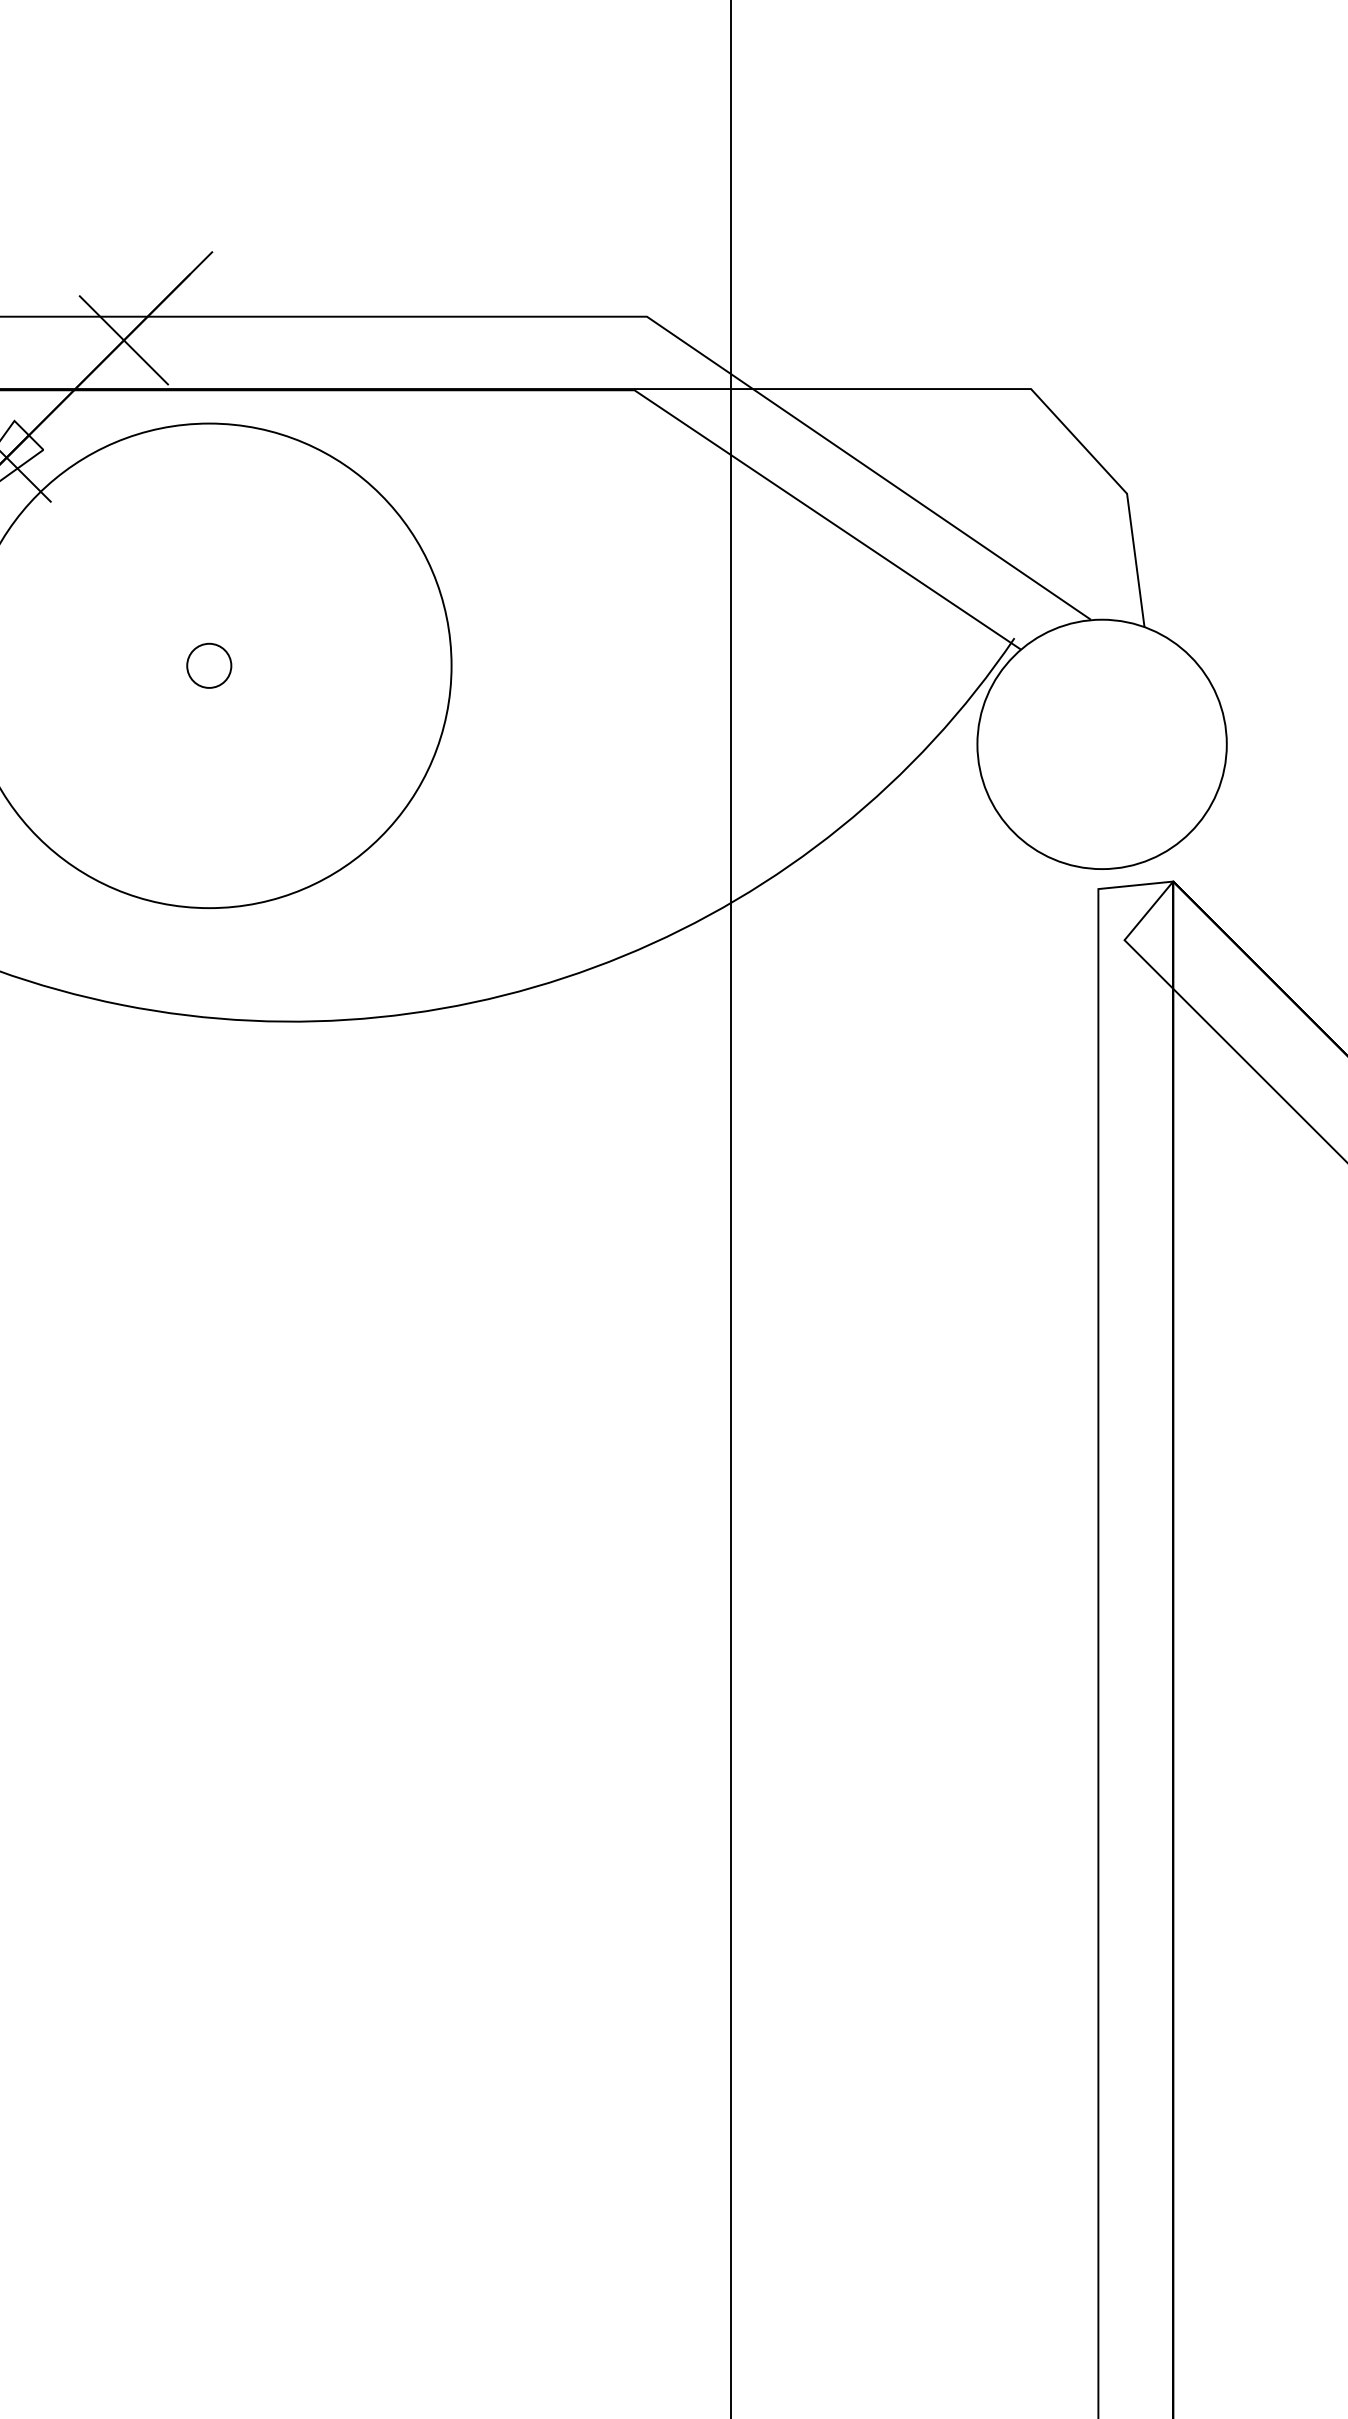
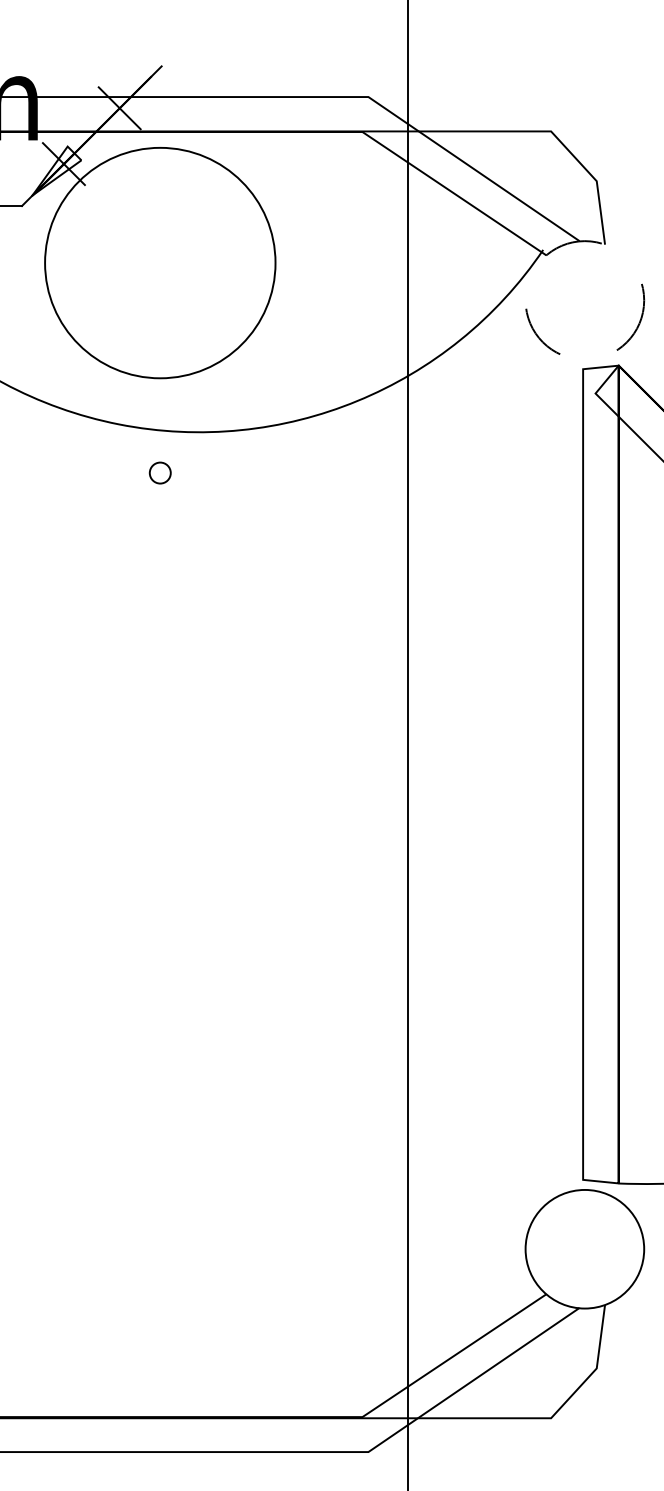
circle: (207, 664) -> (159, 472), moved
circle: (1101, 744) -> (584, 300), solid -> dashed

